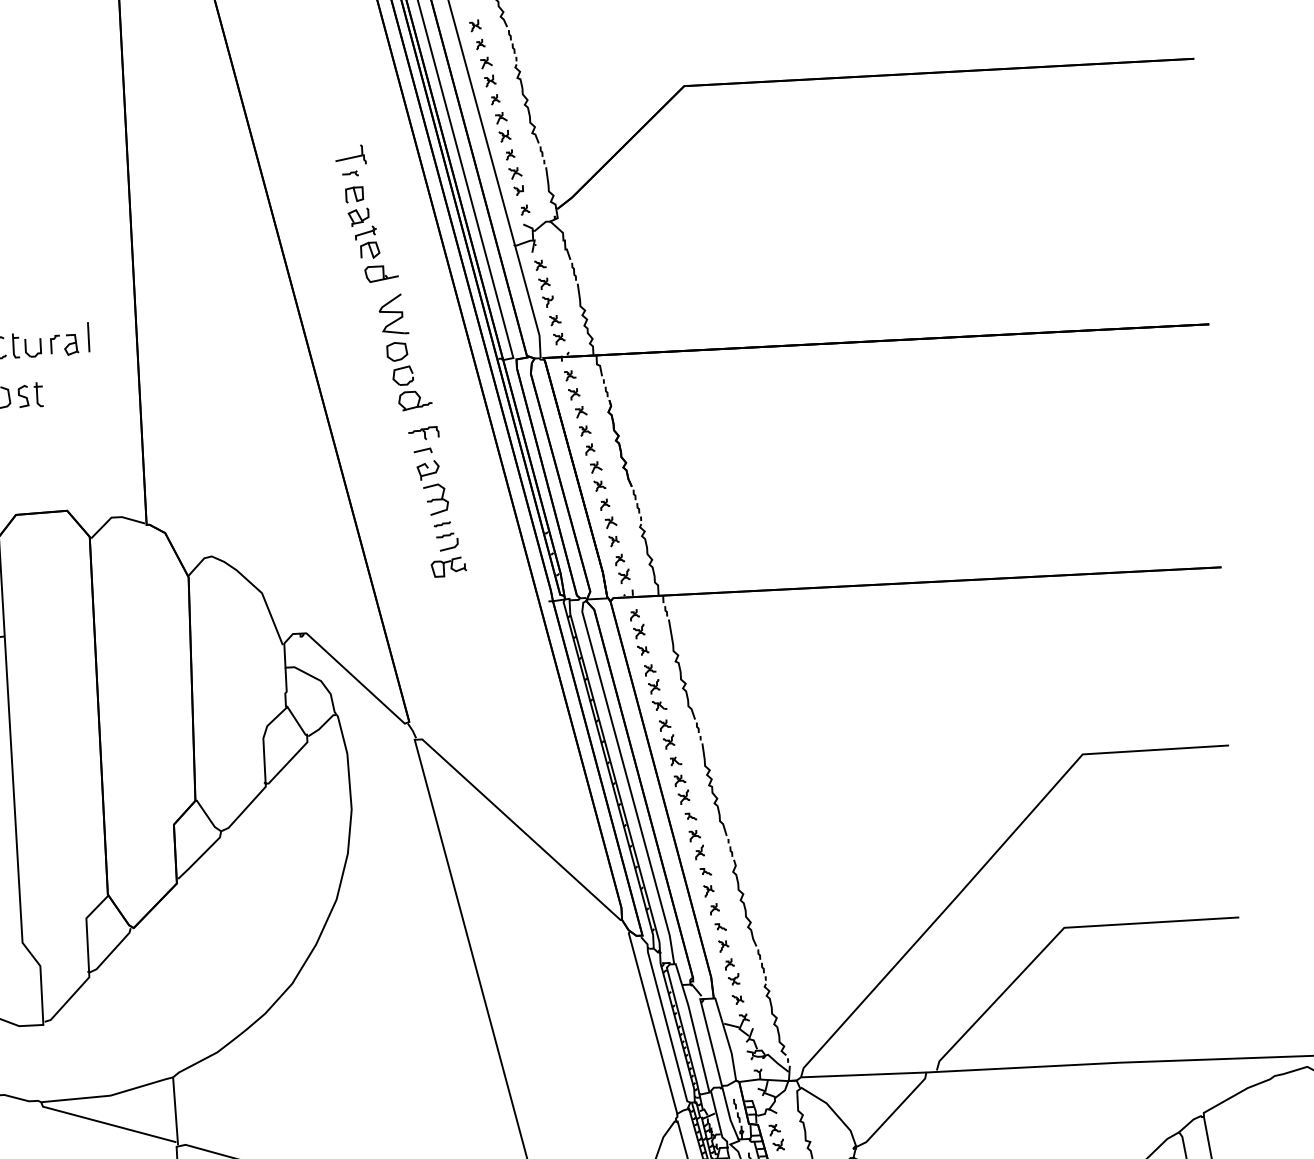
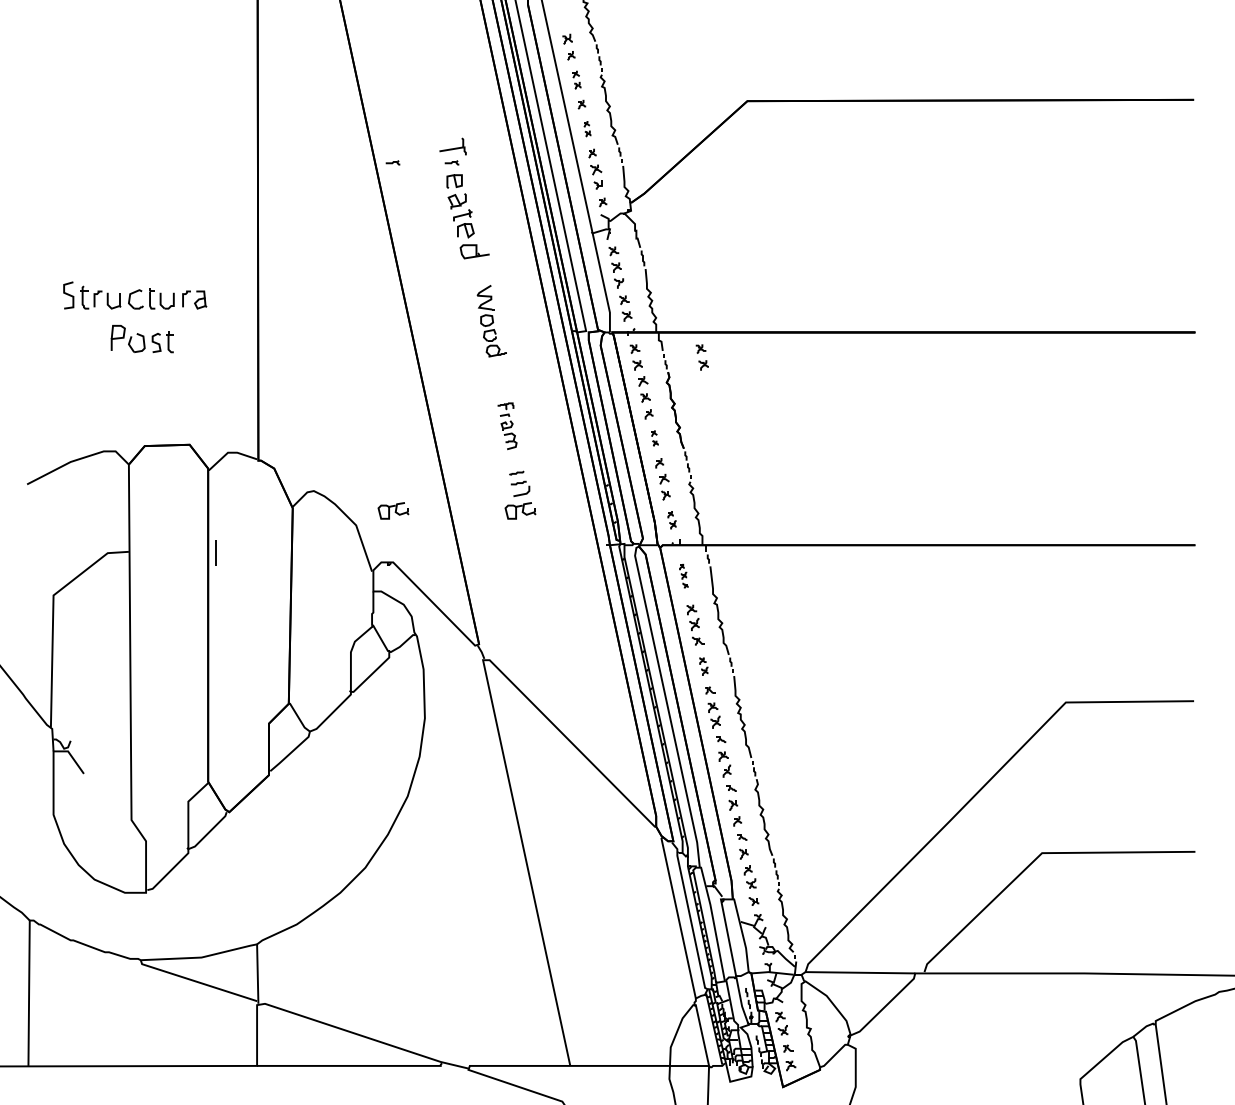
part: (487, 71) -> (576, 79), size x0.7
part: (503, 126) -> (587, 128), size x0.6
part: (282, 176) -> (392, 162), added
line: (87, 336) -> (215, 552), moved
part: (404, 351) -> (491, 320), size x0.7
part: (646, 381) -> (701, 357), added
part: (429, 471) -> (507, 426), size x0.6
part: (597, 476) -> (654, 438), size x0.6
part: (621, 569) -> (671, 520), size x0.7
part: (303, 574) -> (393, 510), added
part: (638, 631) -> (683, 575), size x0.6
part: (666, 734) -> (703, 666), size x0.7

